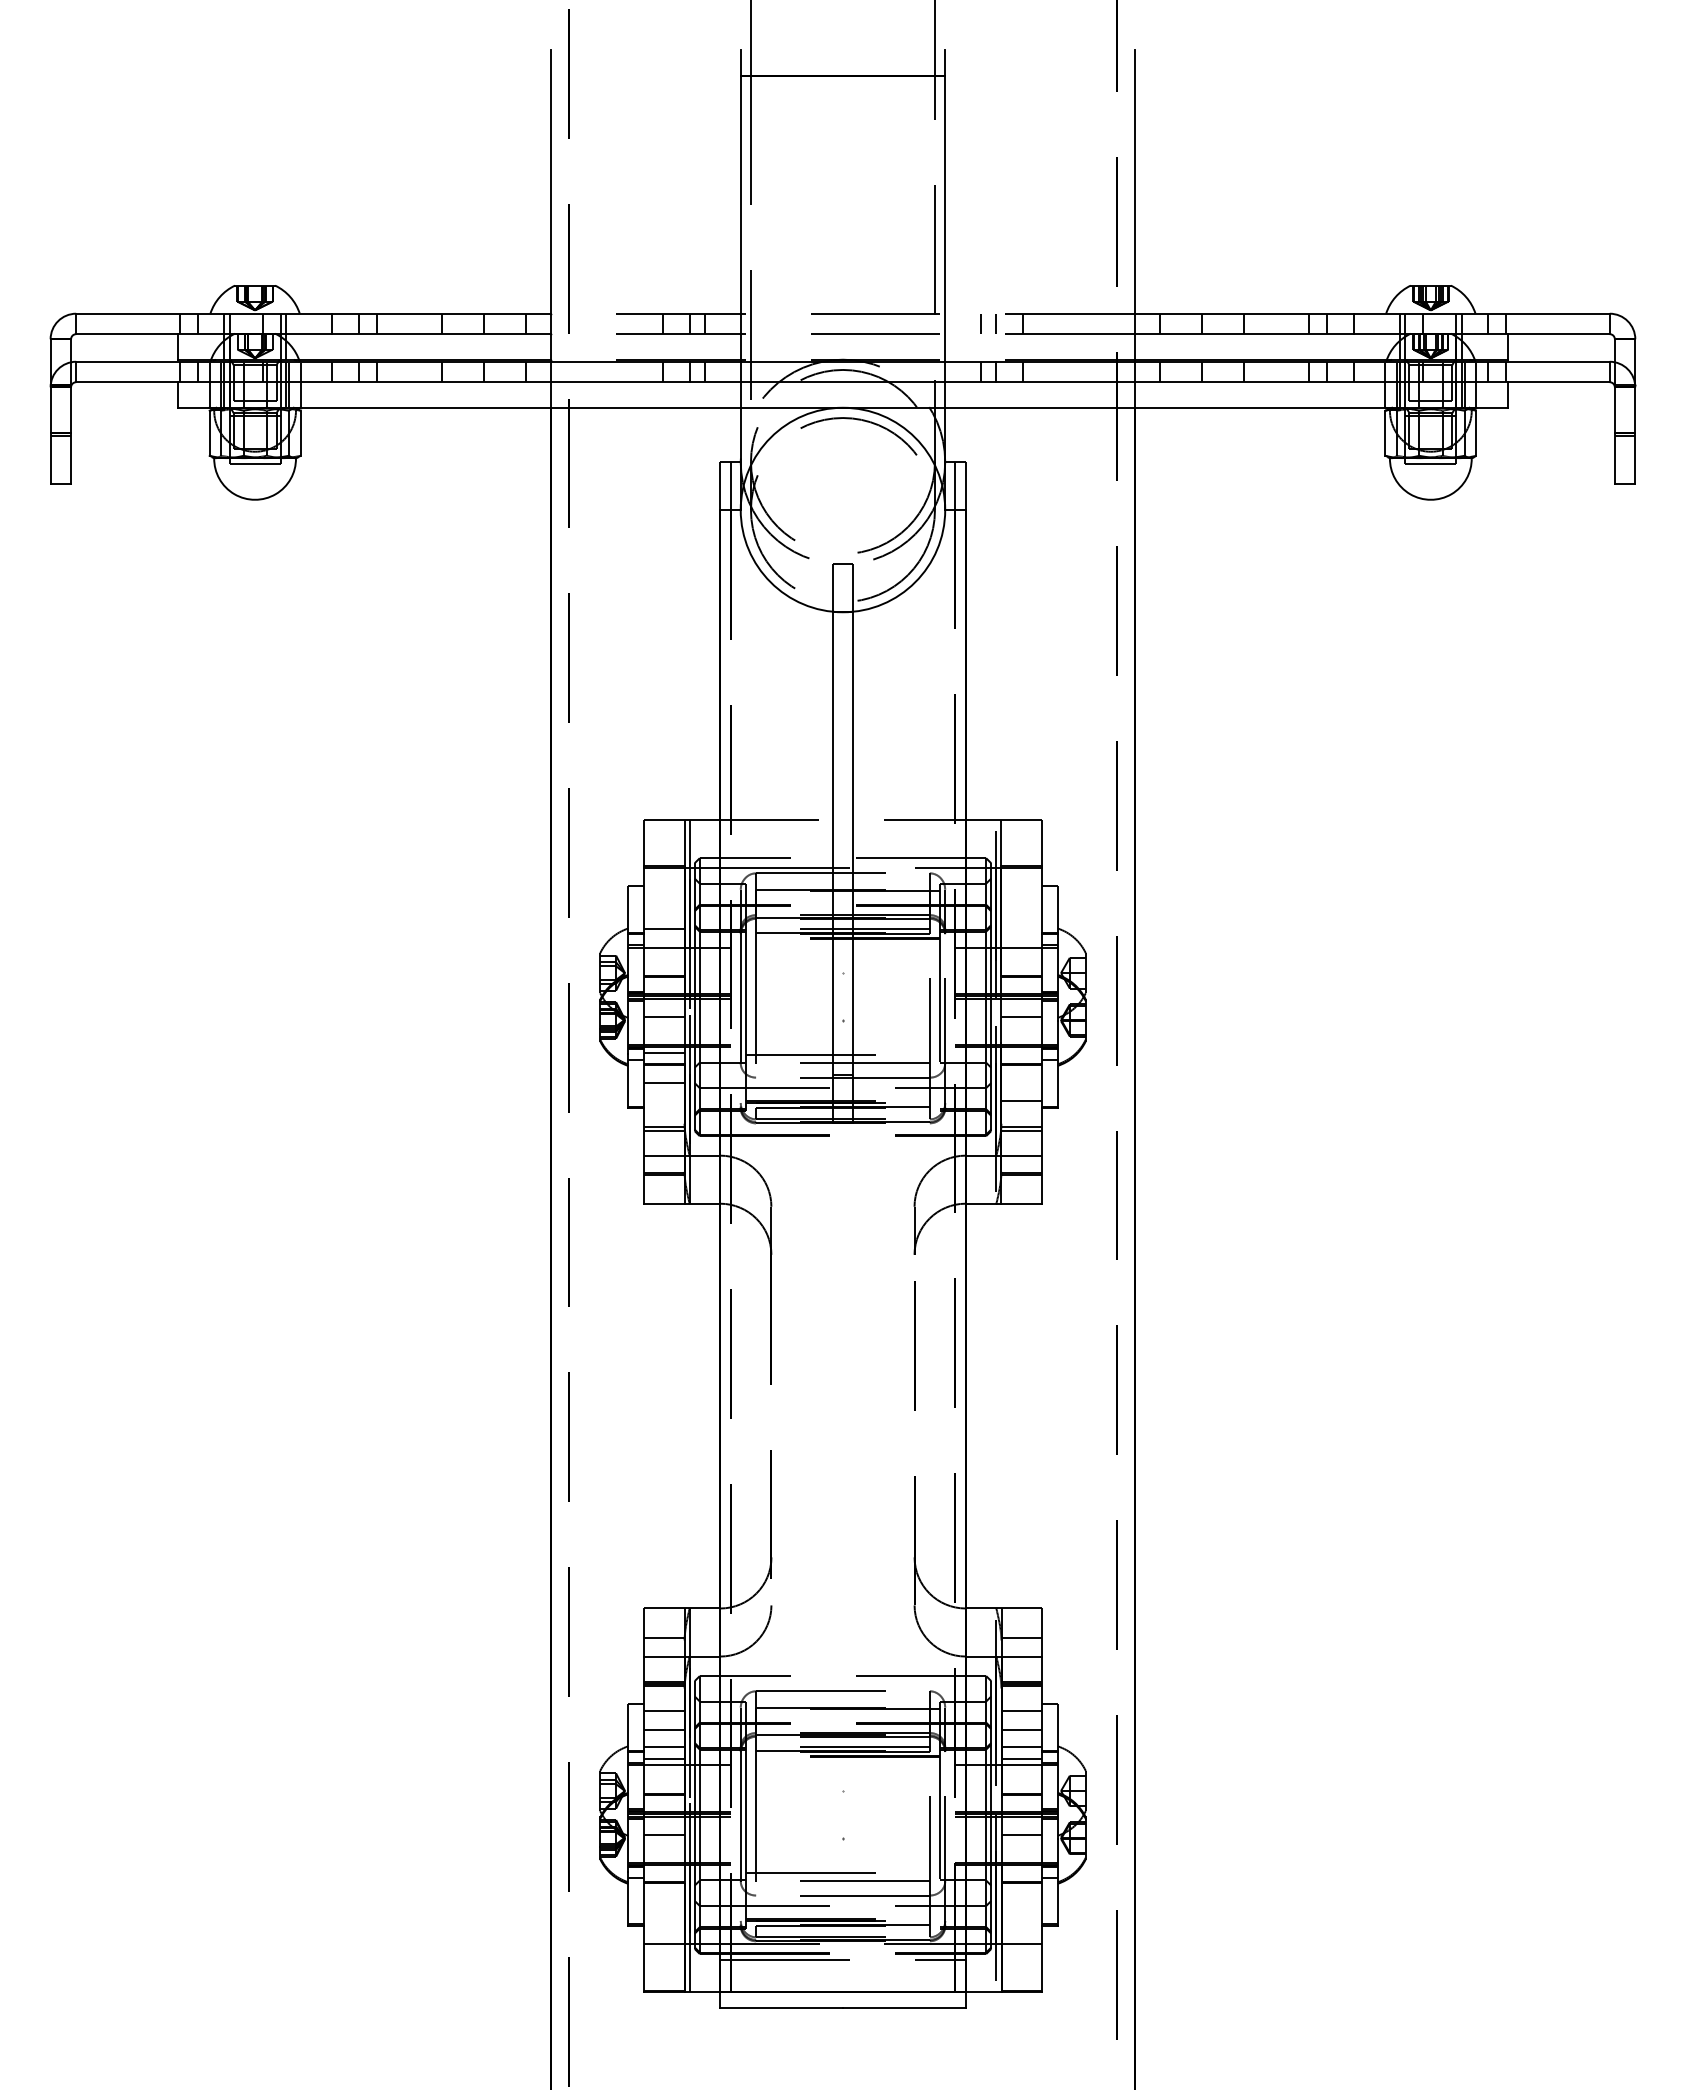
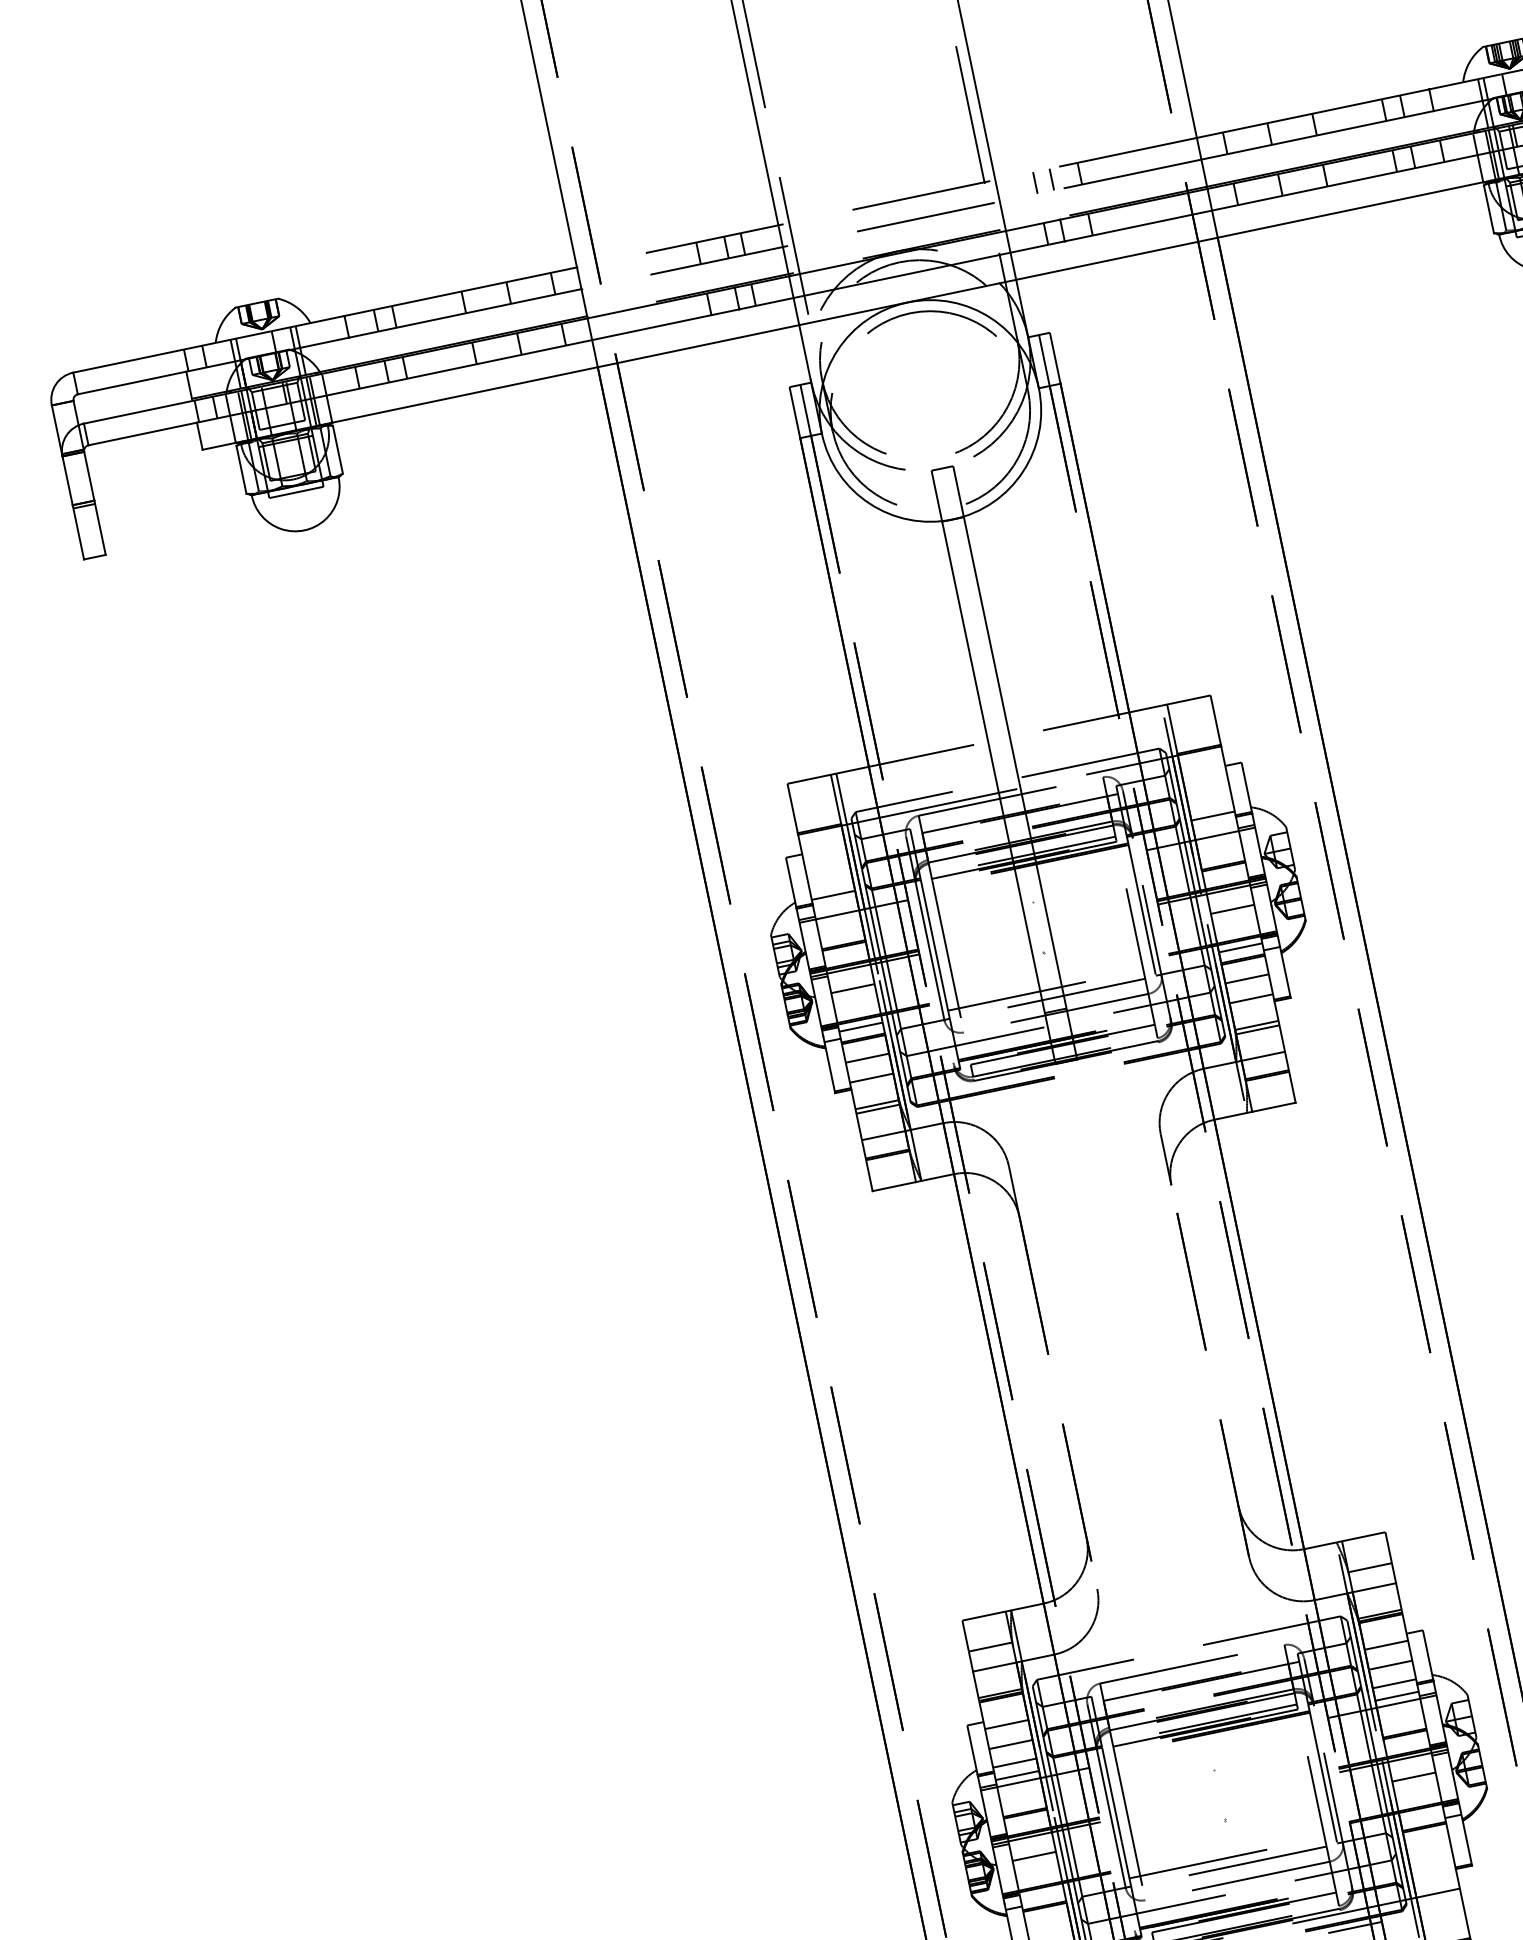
line: (1021, 929) -> (1212, 816), added
line: (1021, 1053) -> (1240, 948), added
line: (1021, 1082) -> (1246, 978), added
line: (663, 1101) -> (871, 1078), added

